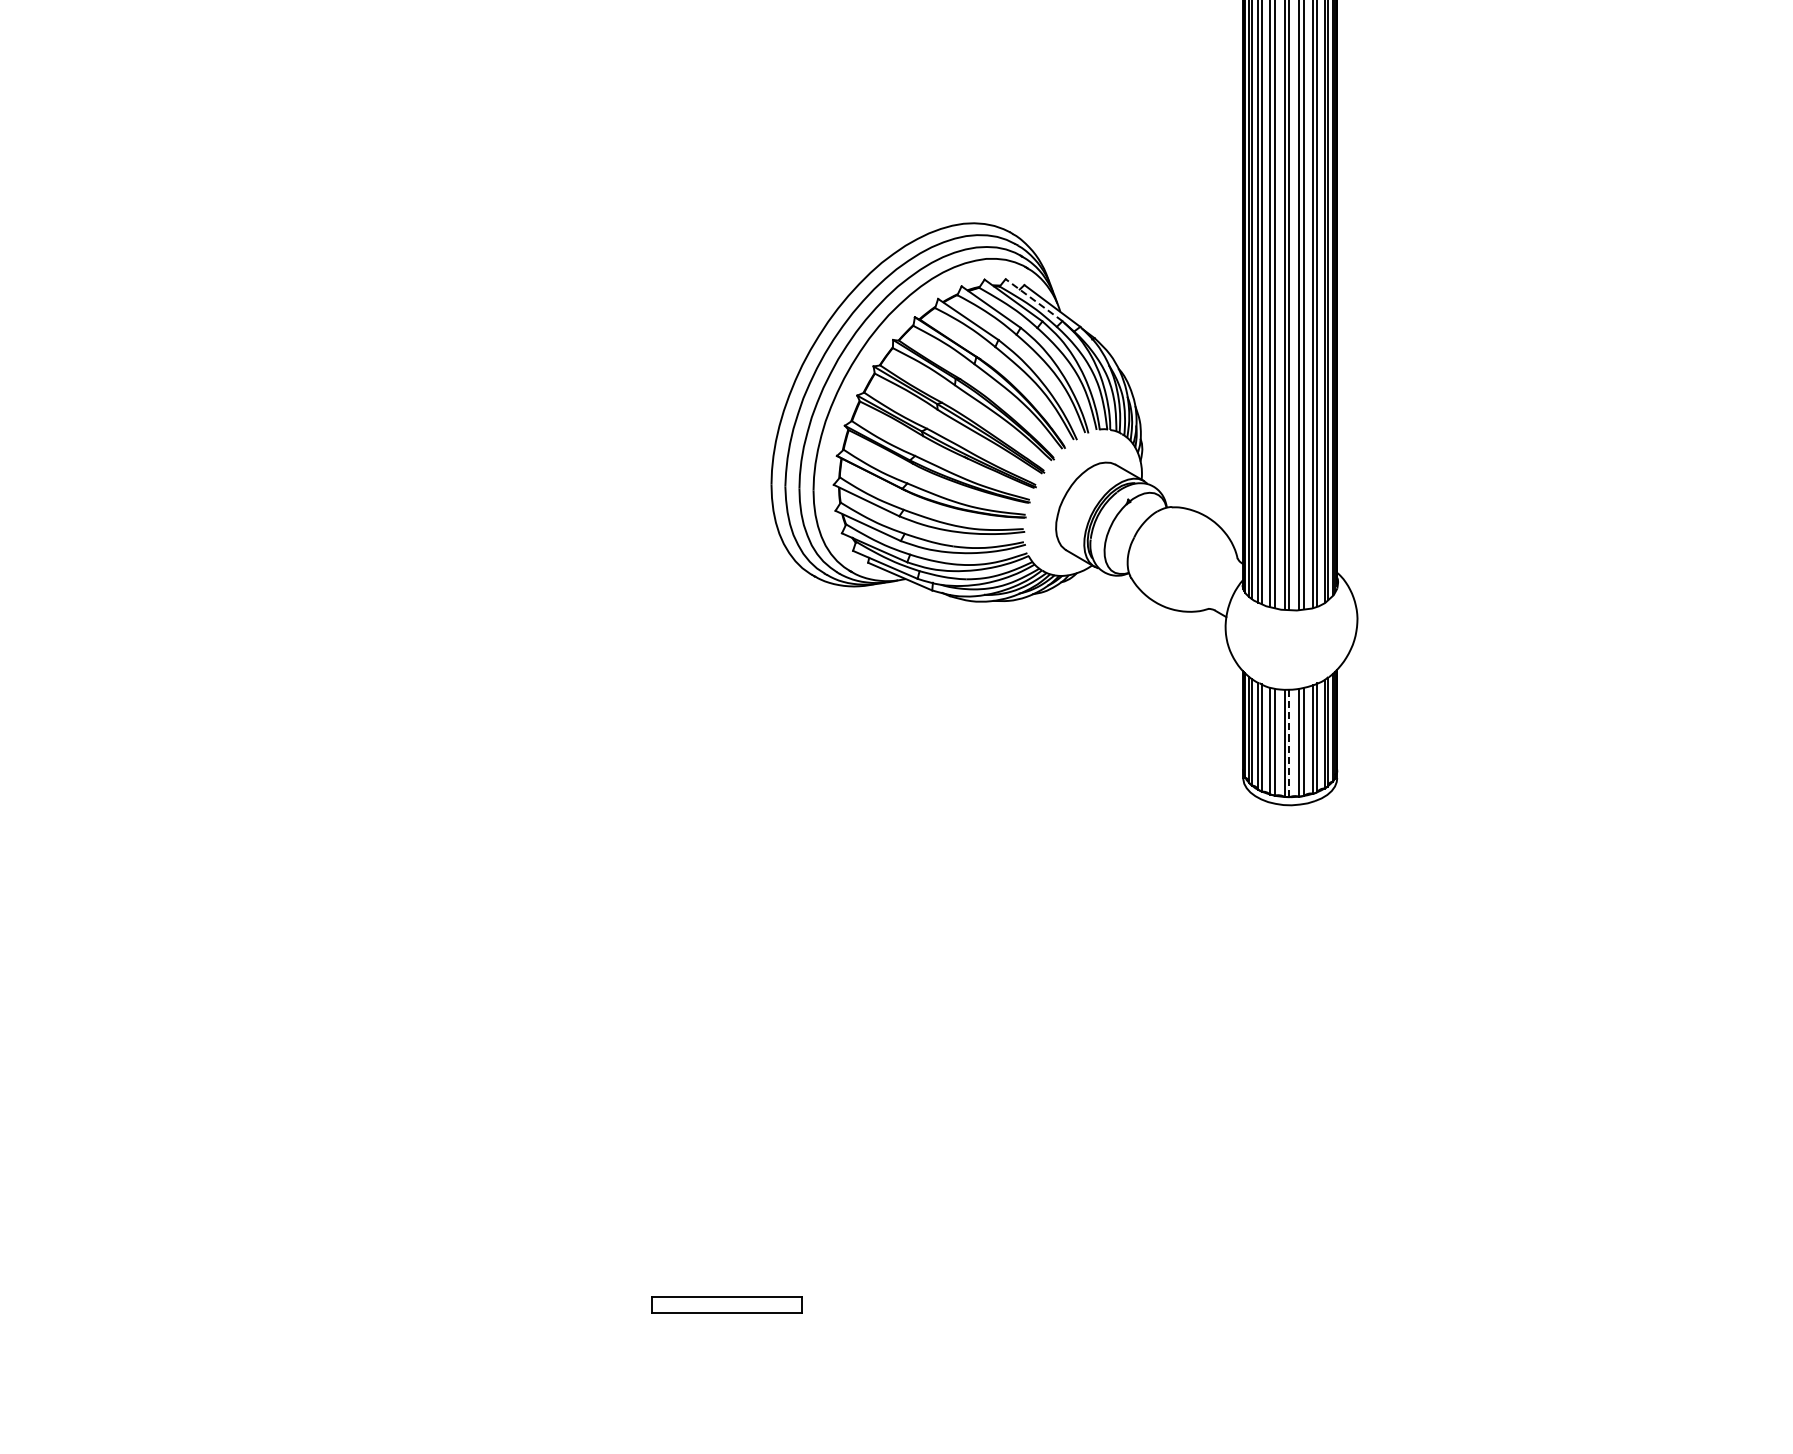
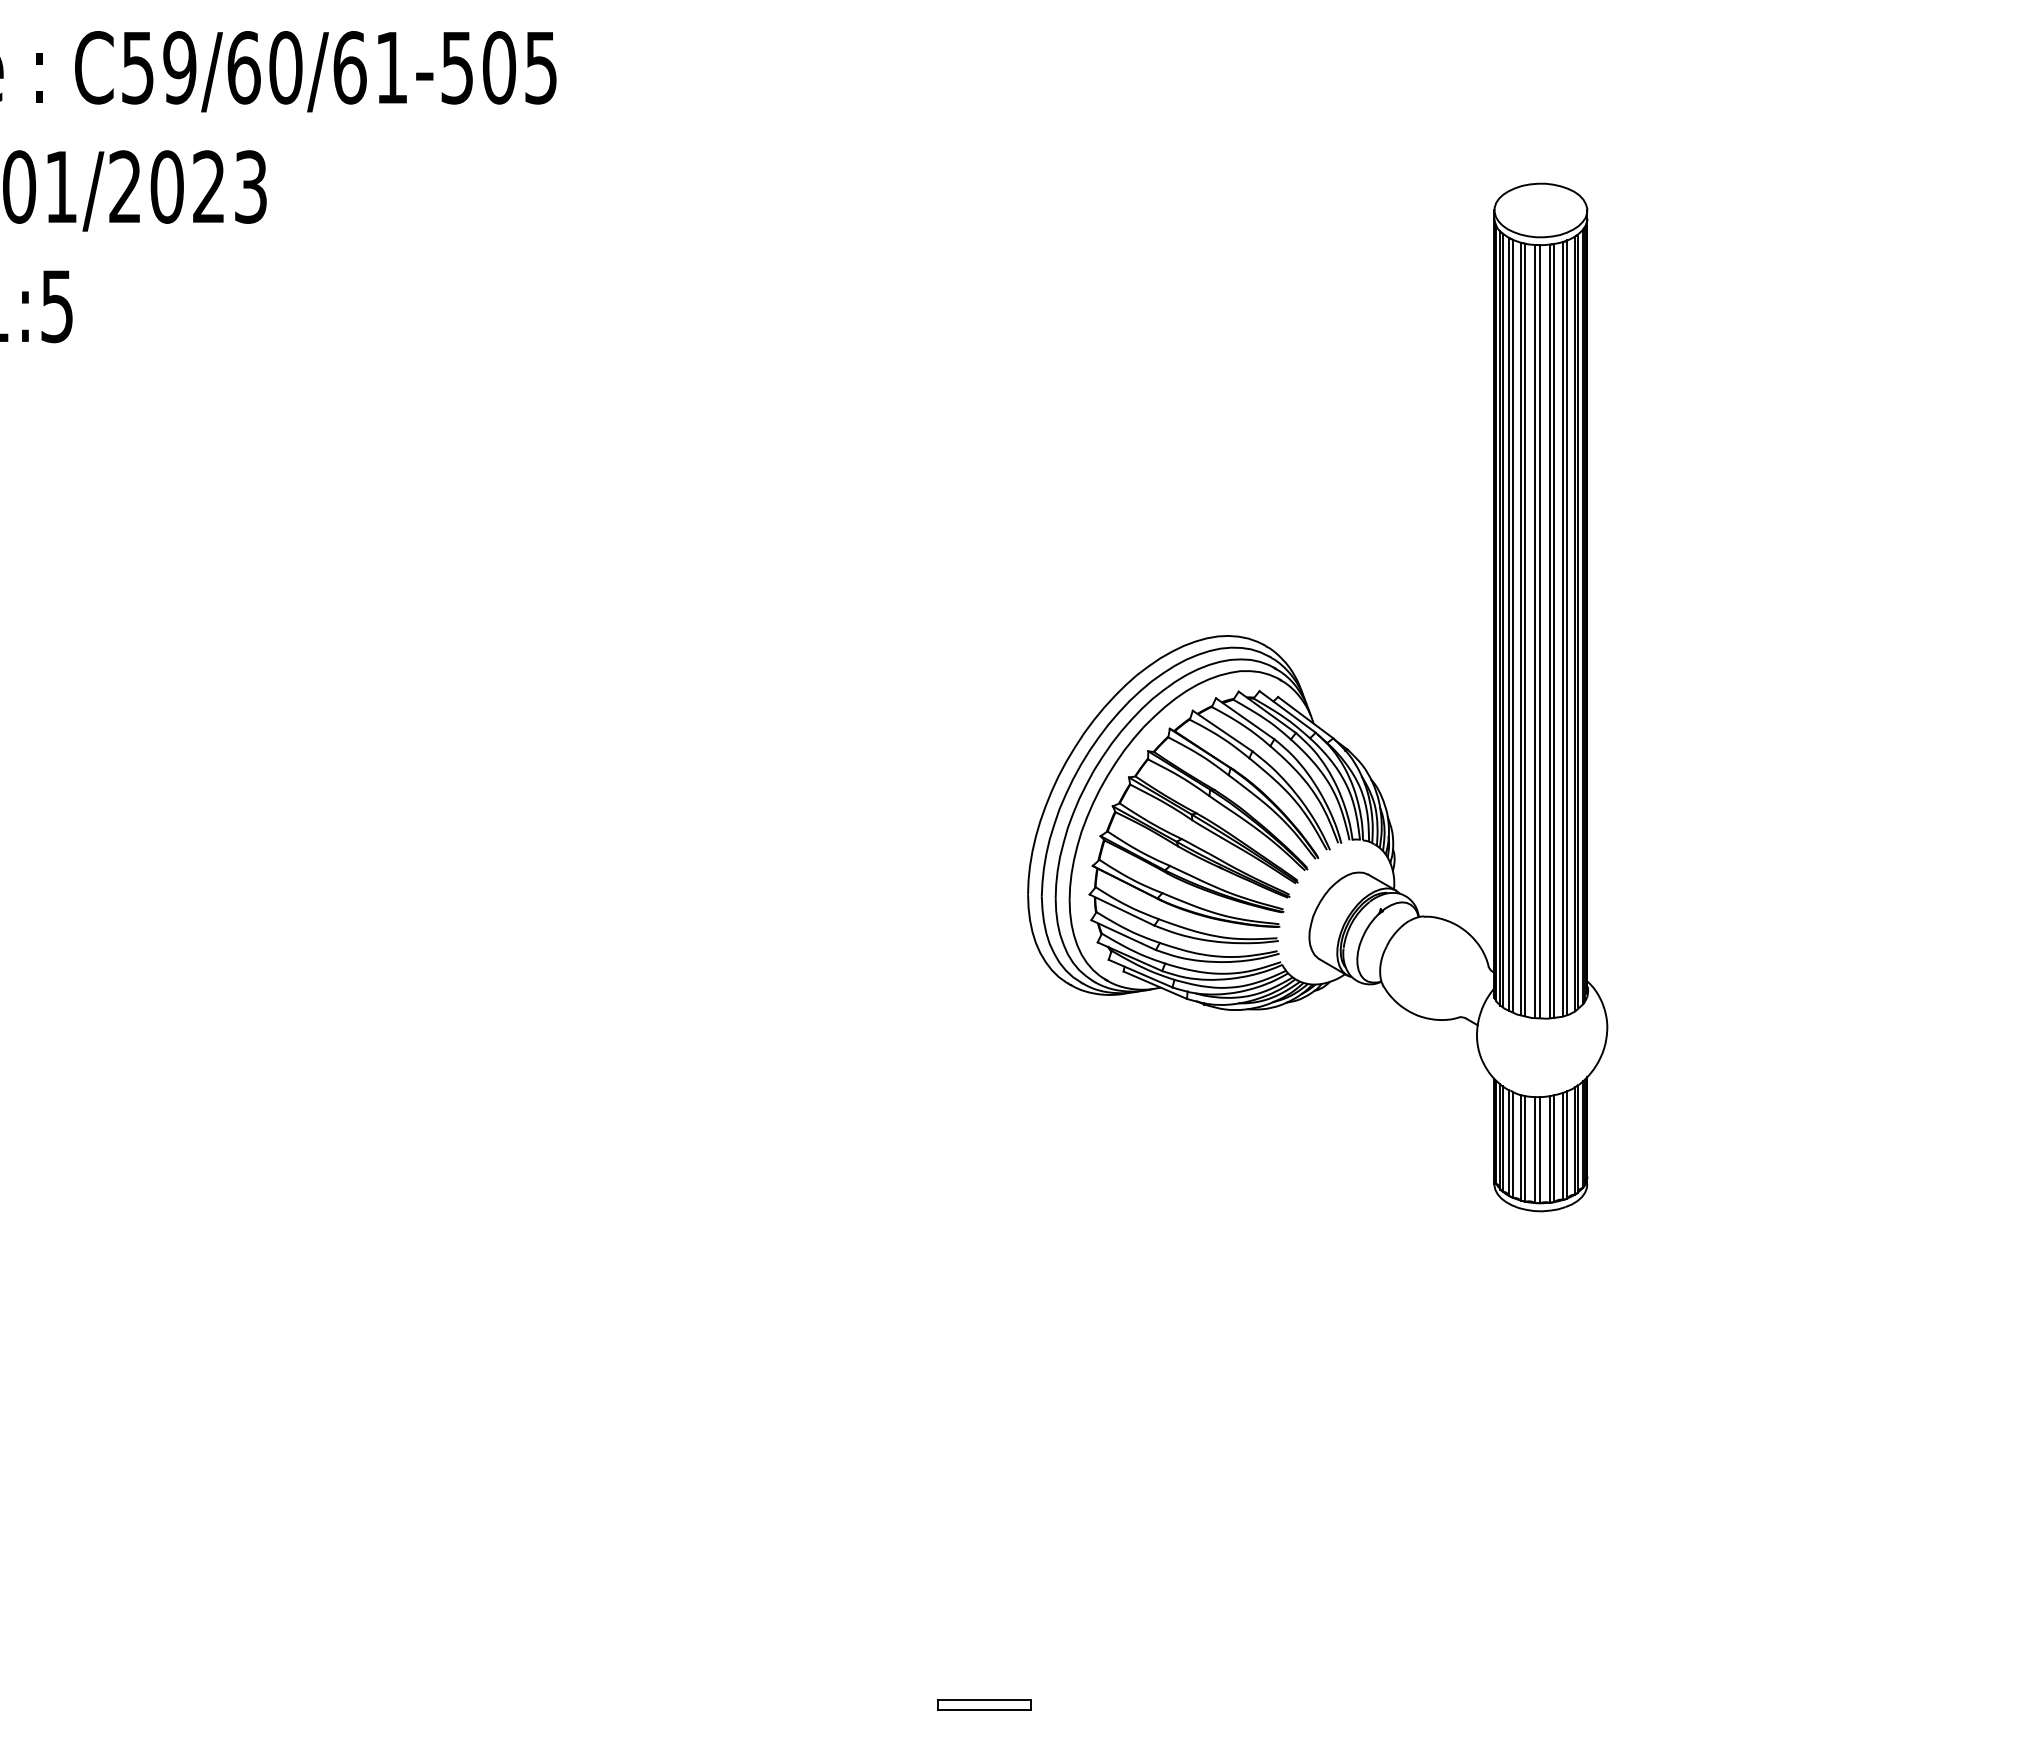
line: (1033, 299) -> (1287, 711), dashed -> solid
line: (1288, 743) -> (1539, 1150), dashed -> solid
part: (727, 1304) -> (984, 1704), size x0.62

